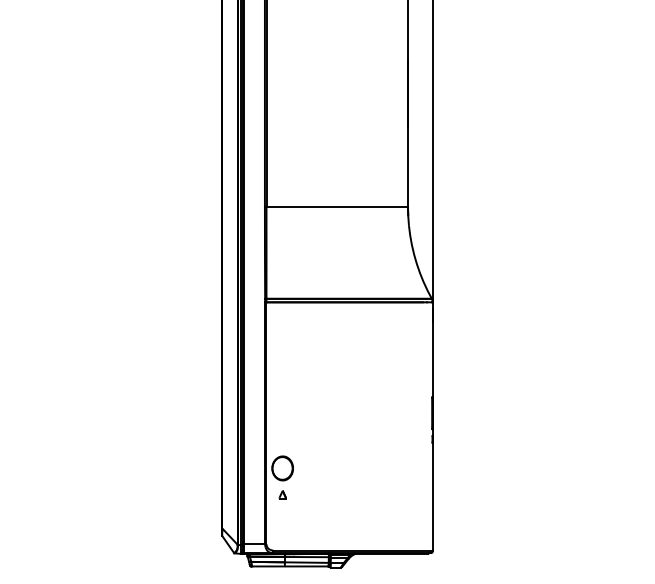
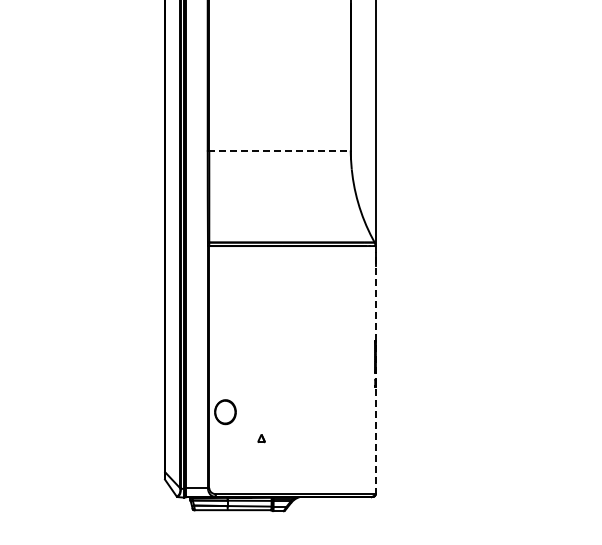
line: (336, 206) -> (279, 150), solid -> dashed
line: (432, 426) -> (375, 370), solid -> dashed
part: (282, 494) -> (261, 438), moved

